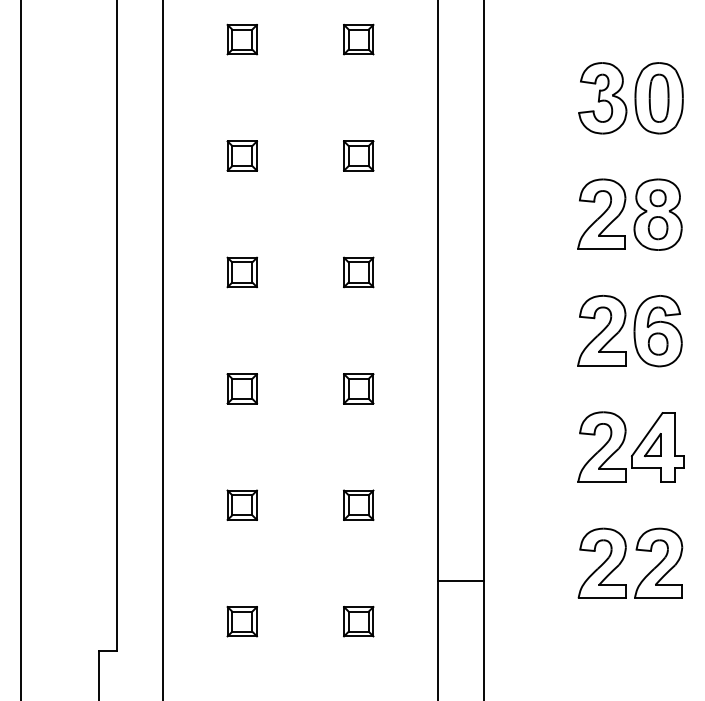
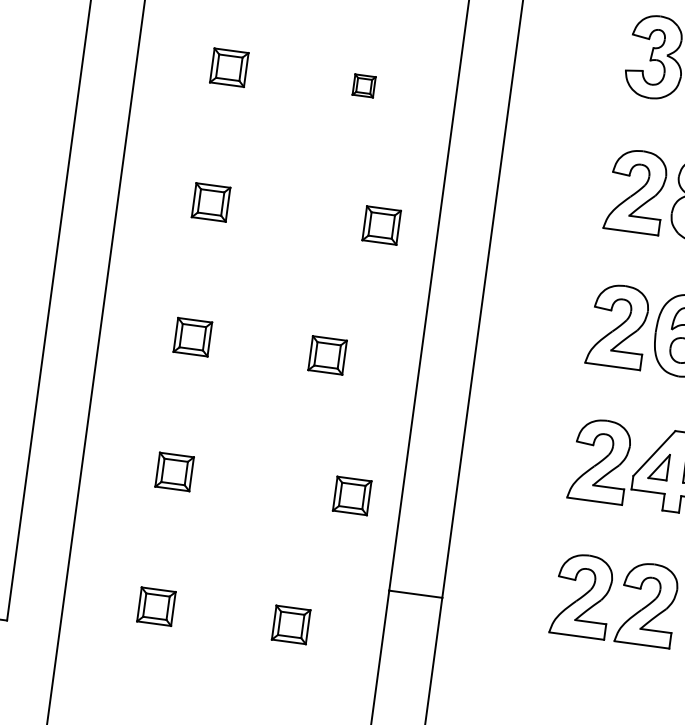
part: (358, 155) -> (363, 85), size x0.6
part: (358, 272) -> (381, 225), moved
part: (358, 504) -> (352, 495), moved

